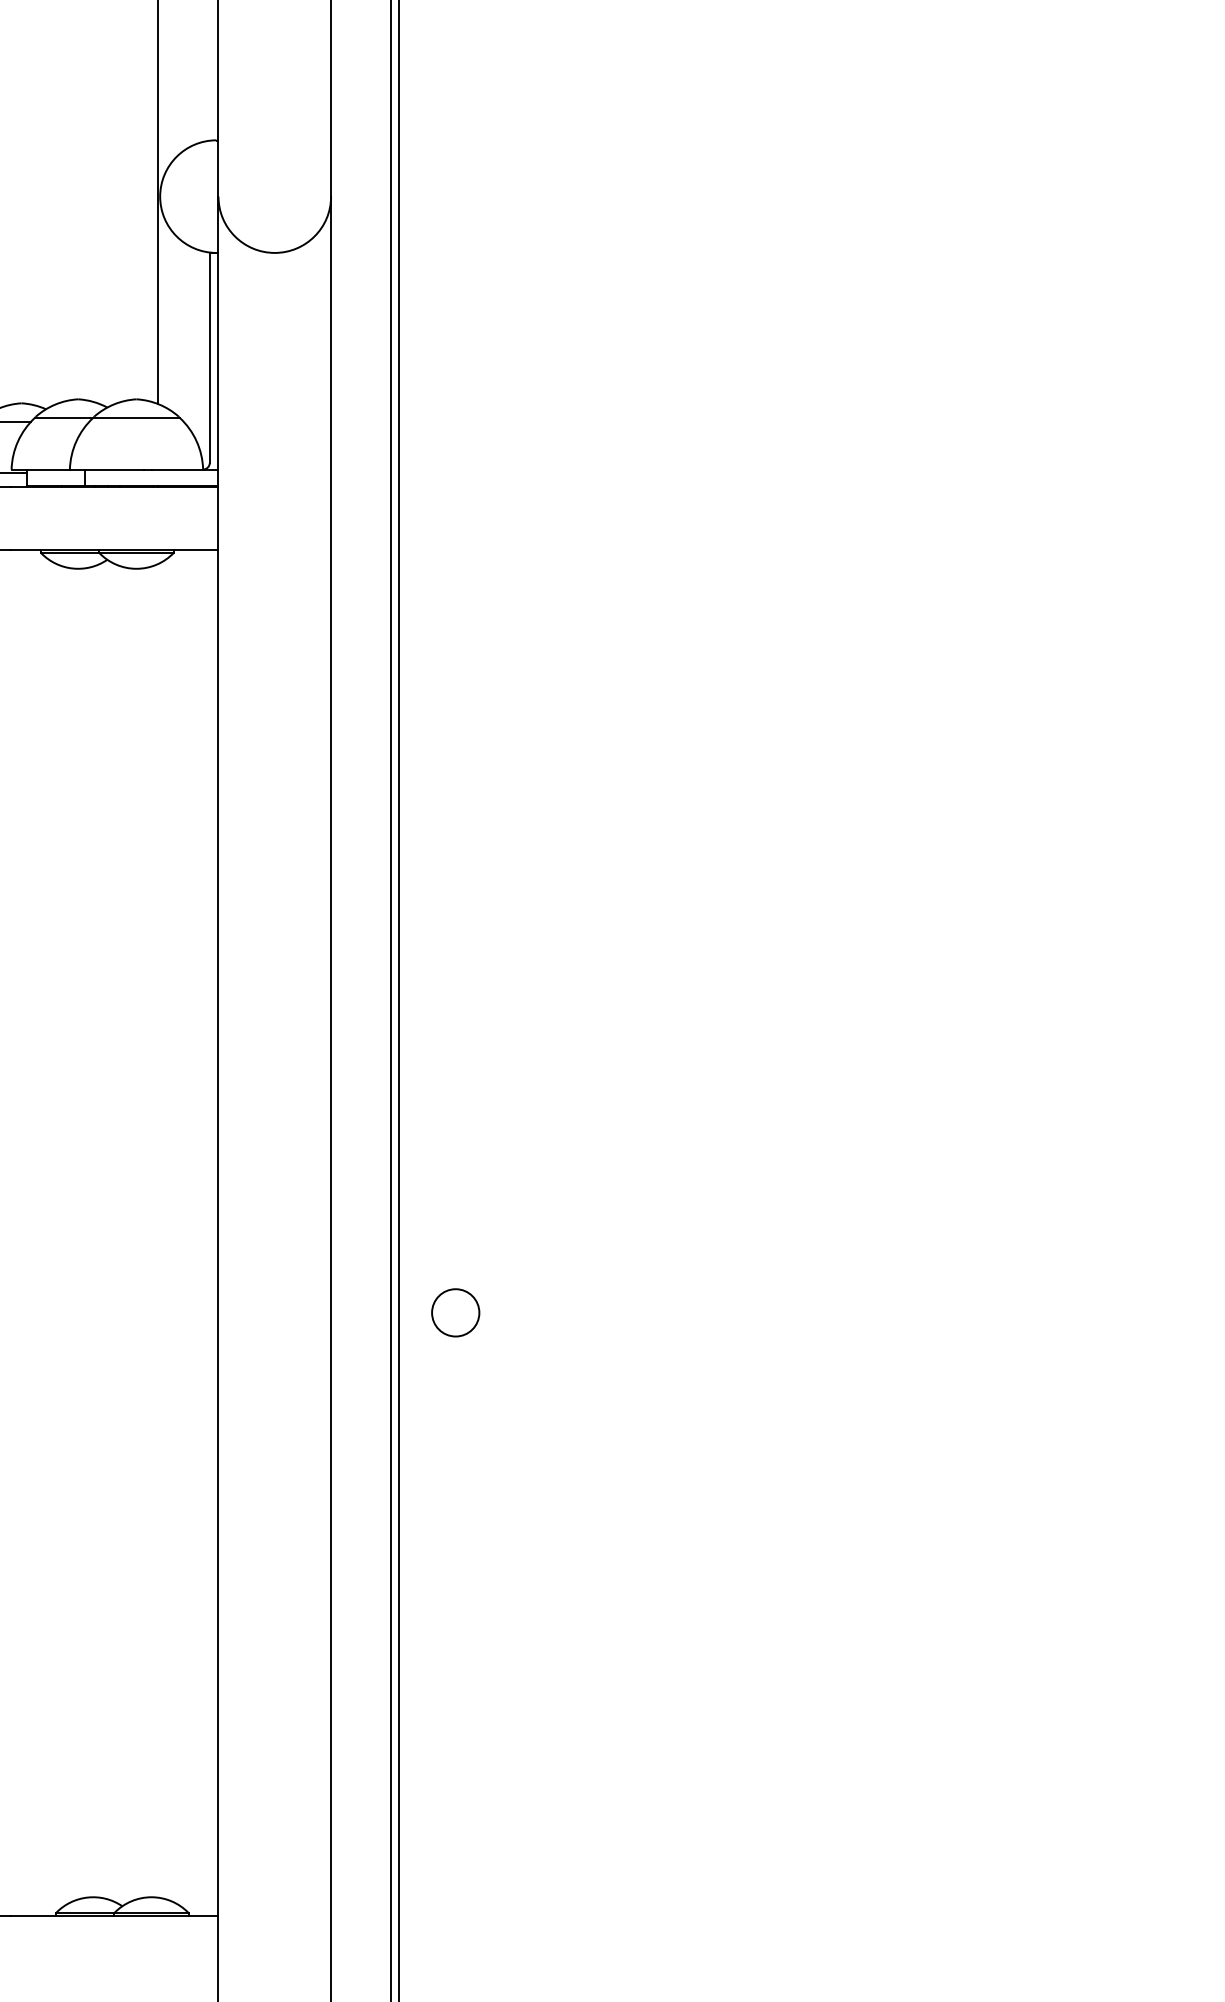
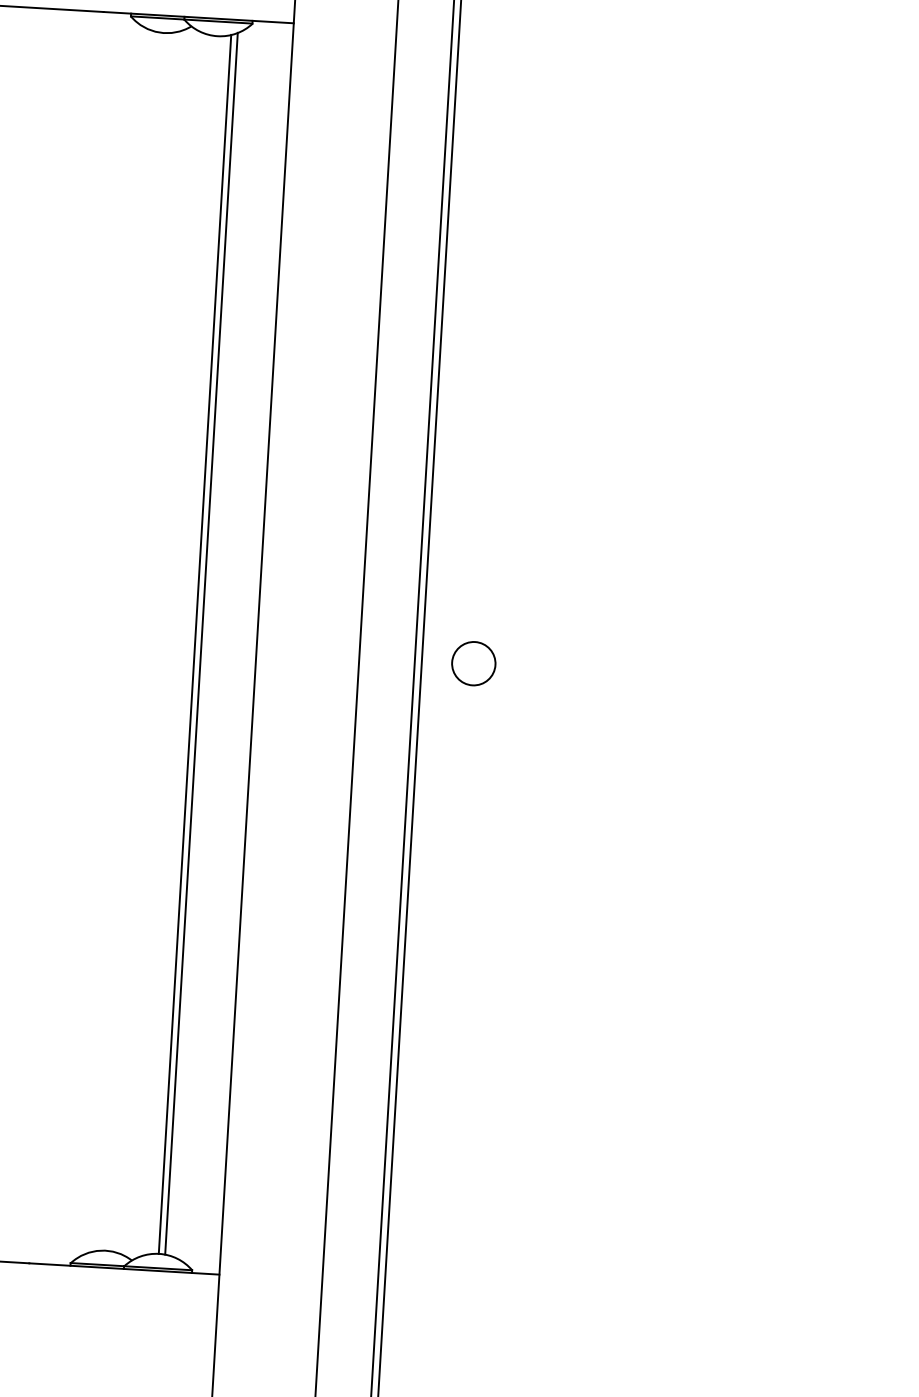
line: (158, 1230) -> (201, 643), added
line: (151, 1231) -> (195, 644), added
circle: (455, 1312) -> (473, 663), moved

